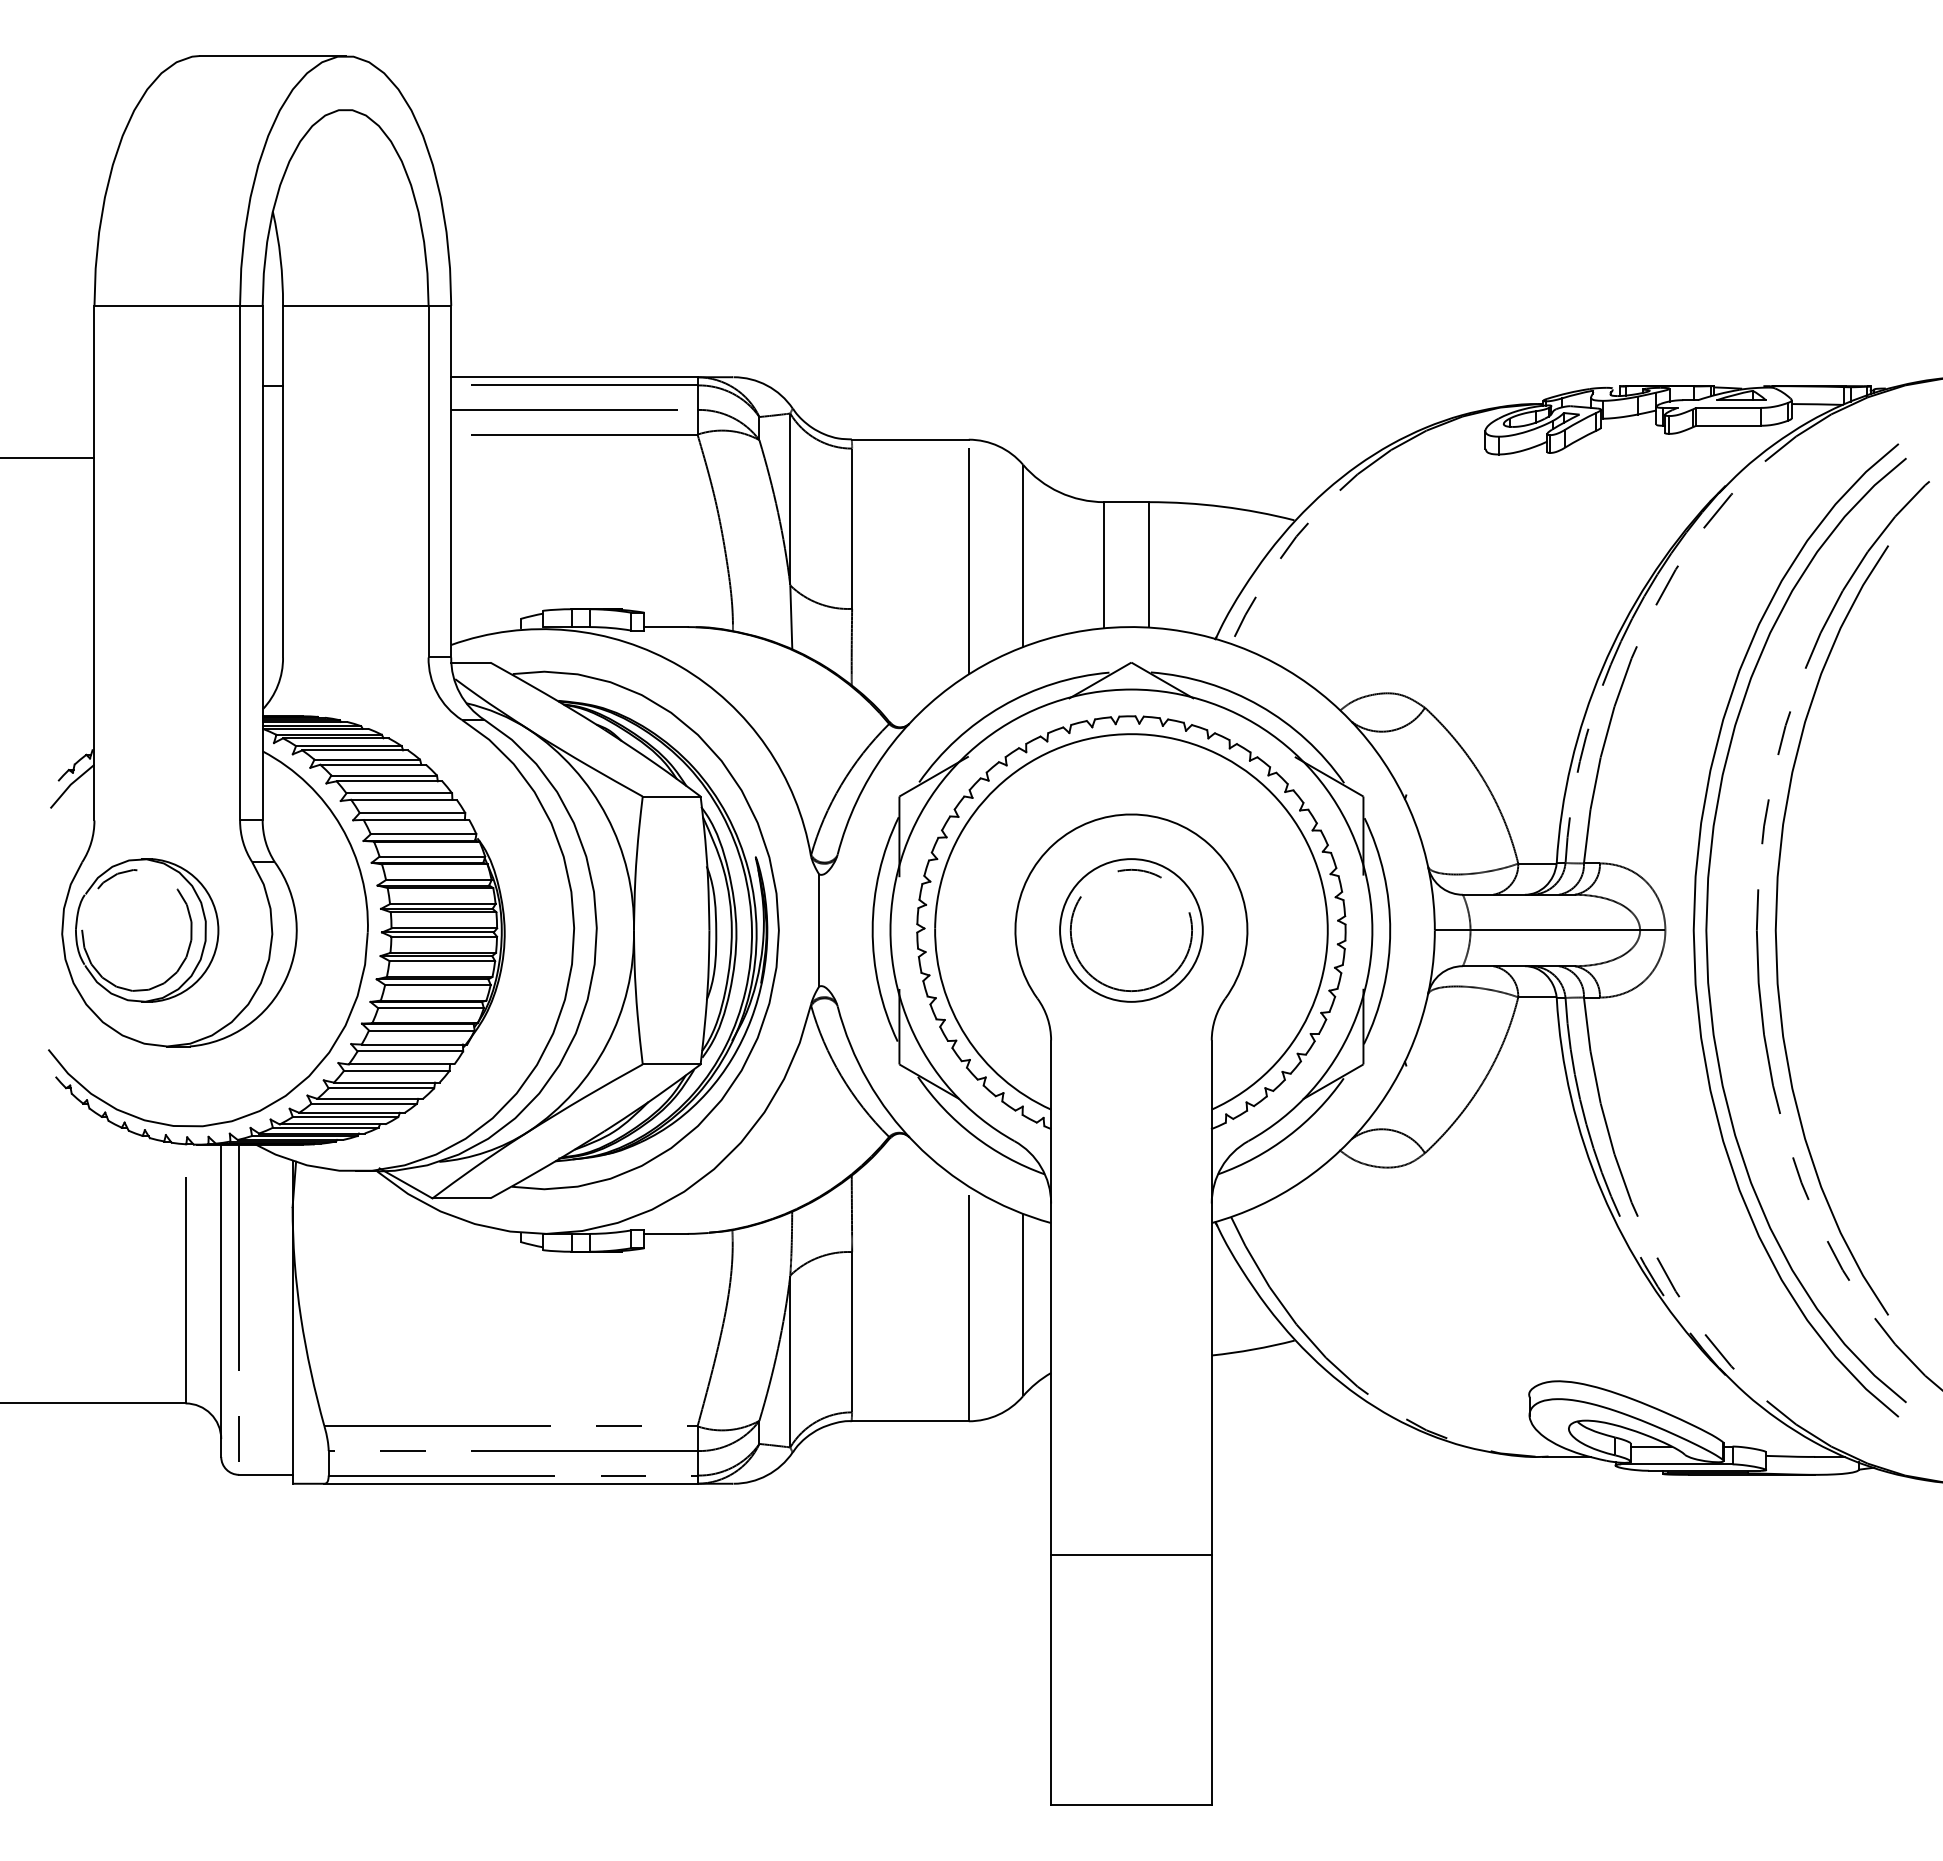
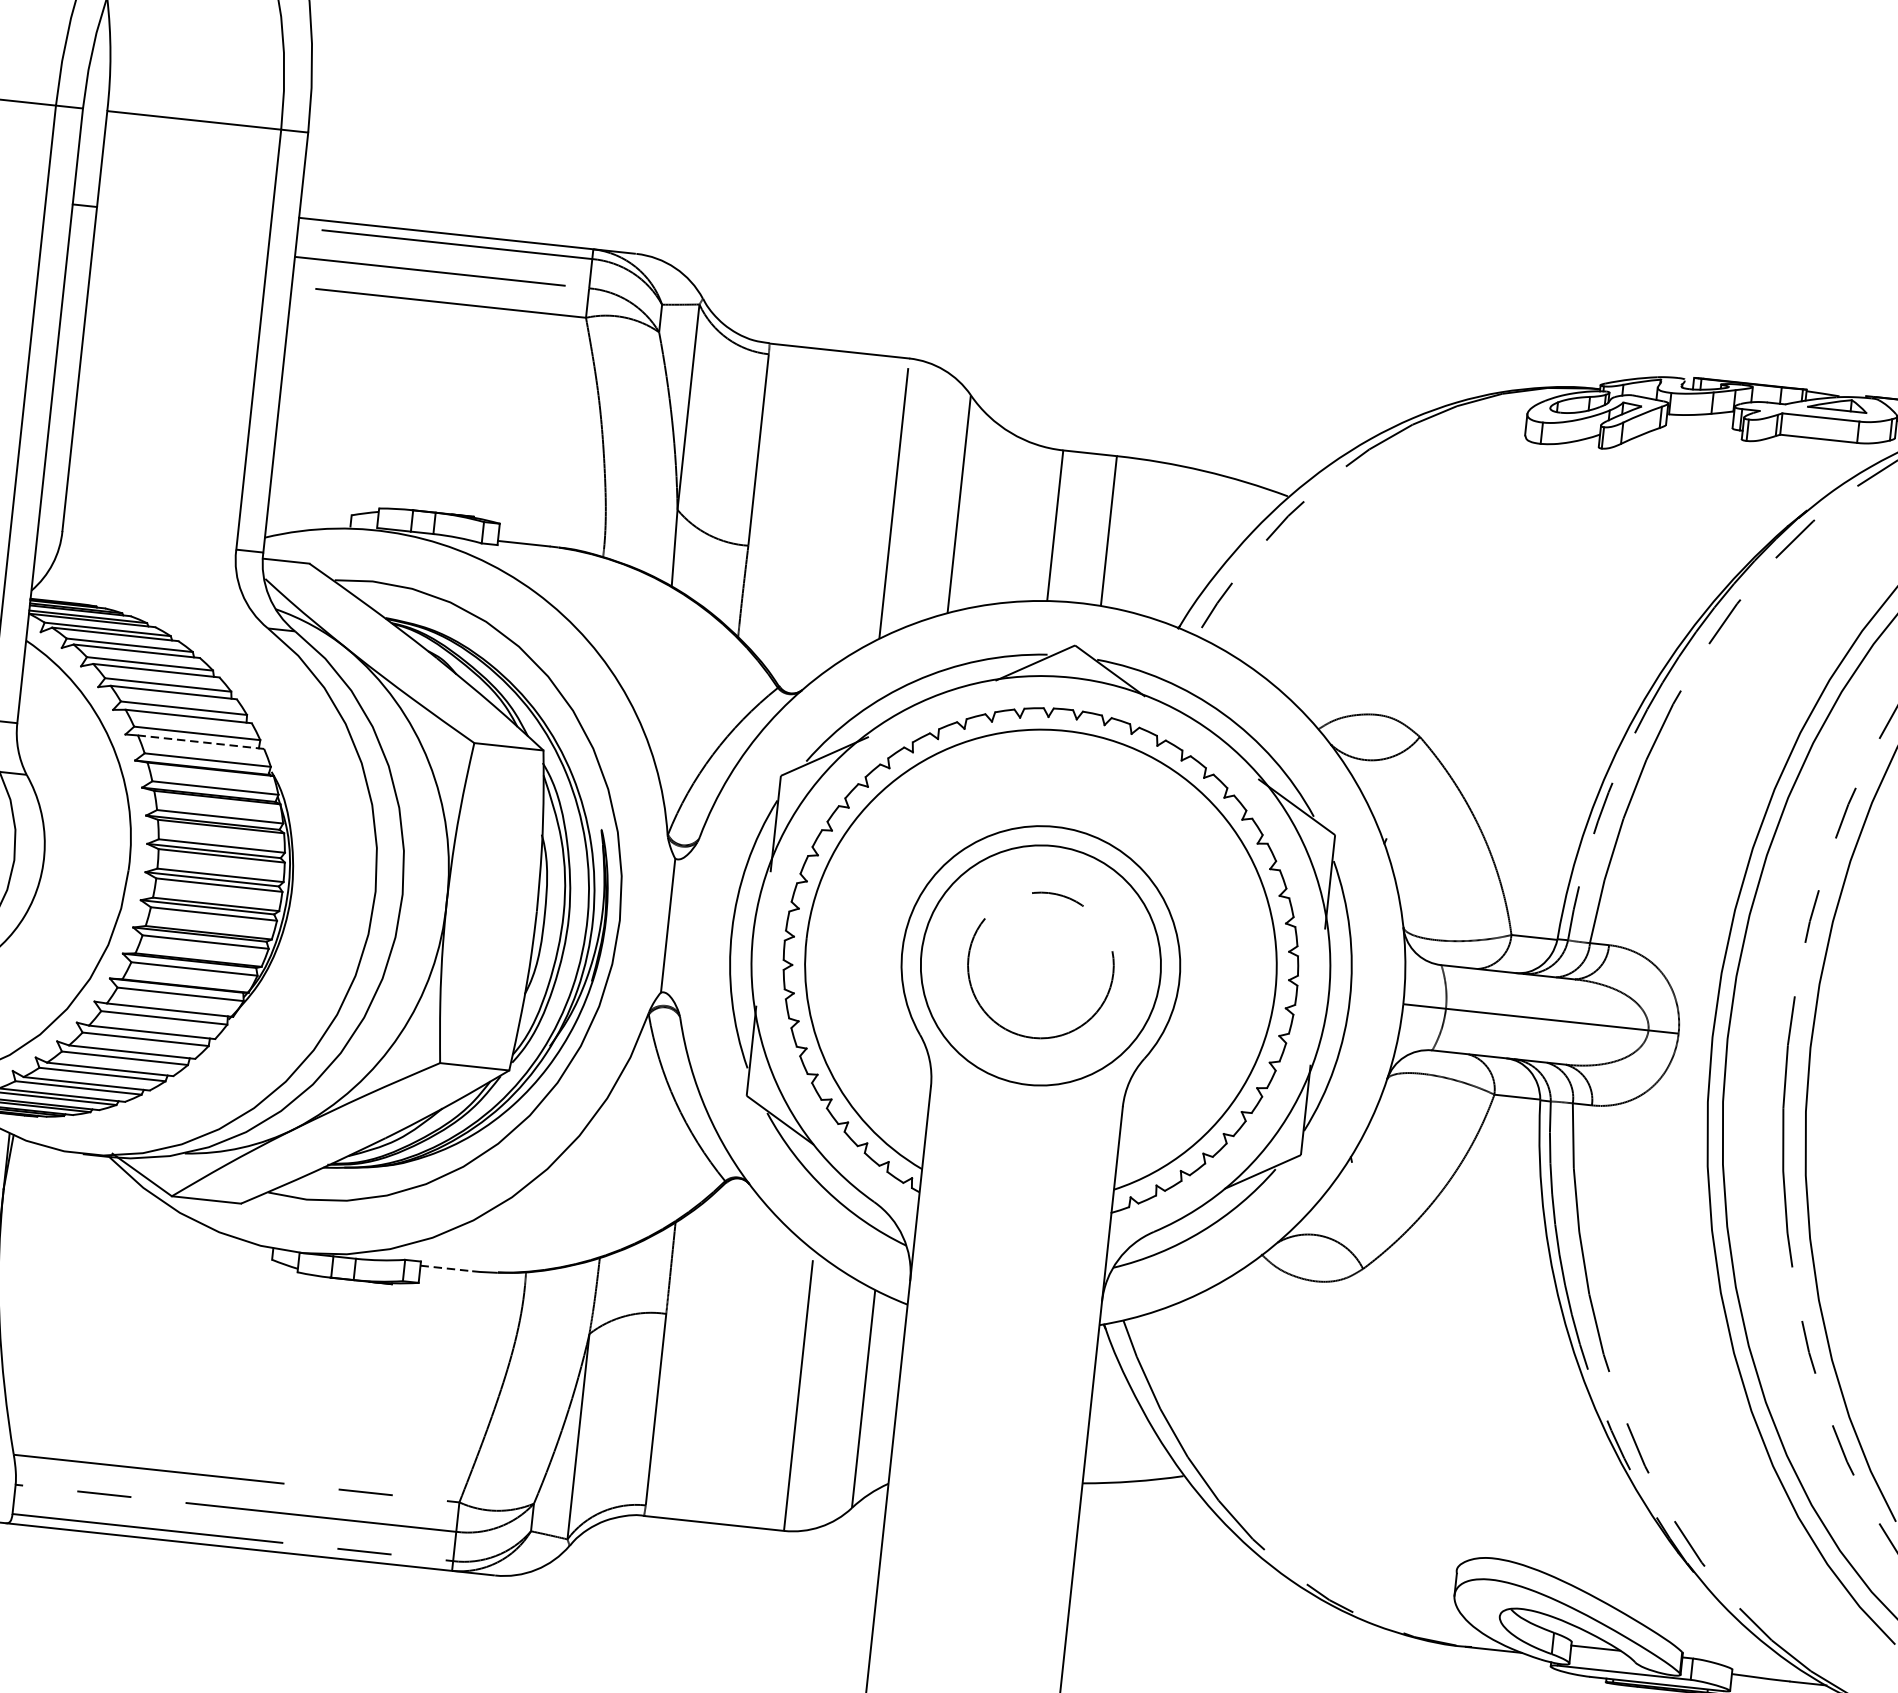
line: (416, 819) -> (201, 741), solid -> dashed
circle: (1131, 930) -> (1040, 965), size x1.4
line: (666, 1233) -> (446, 1268), solid -> dashed

